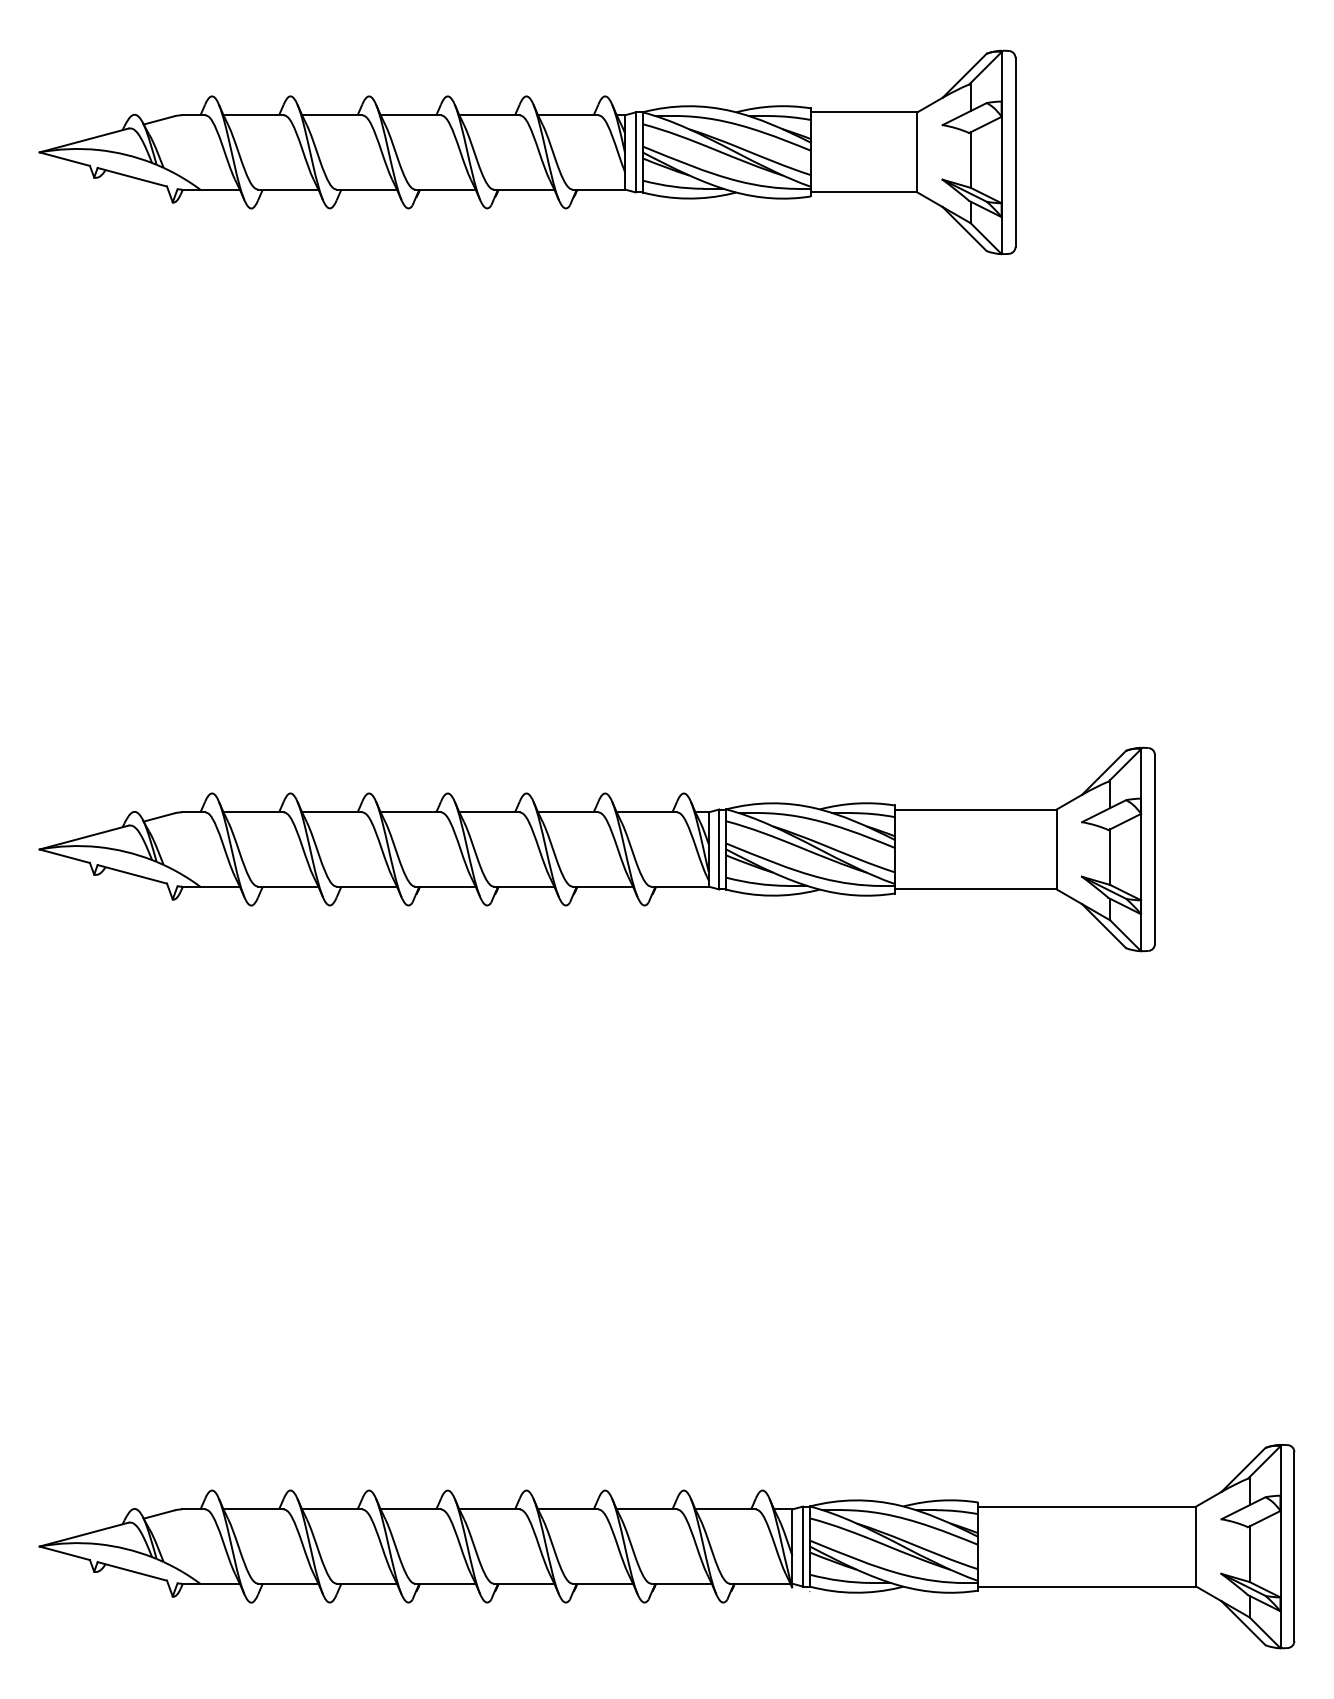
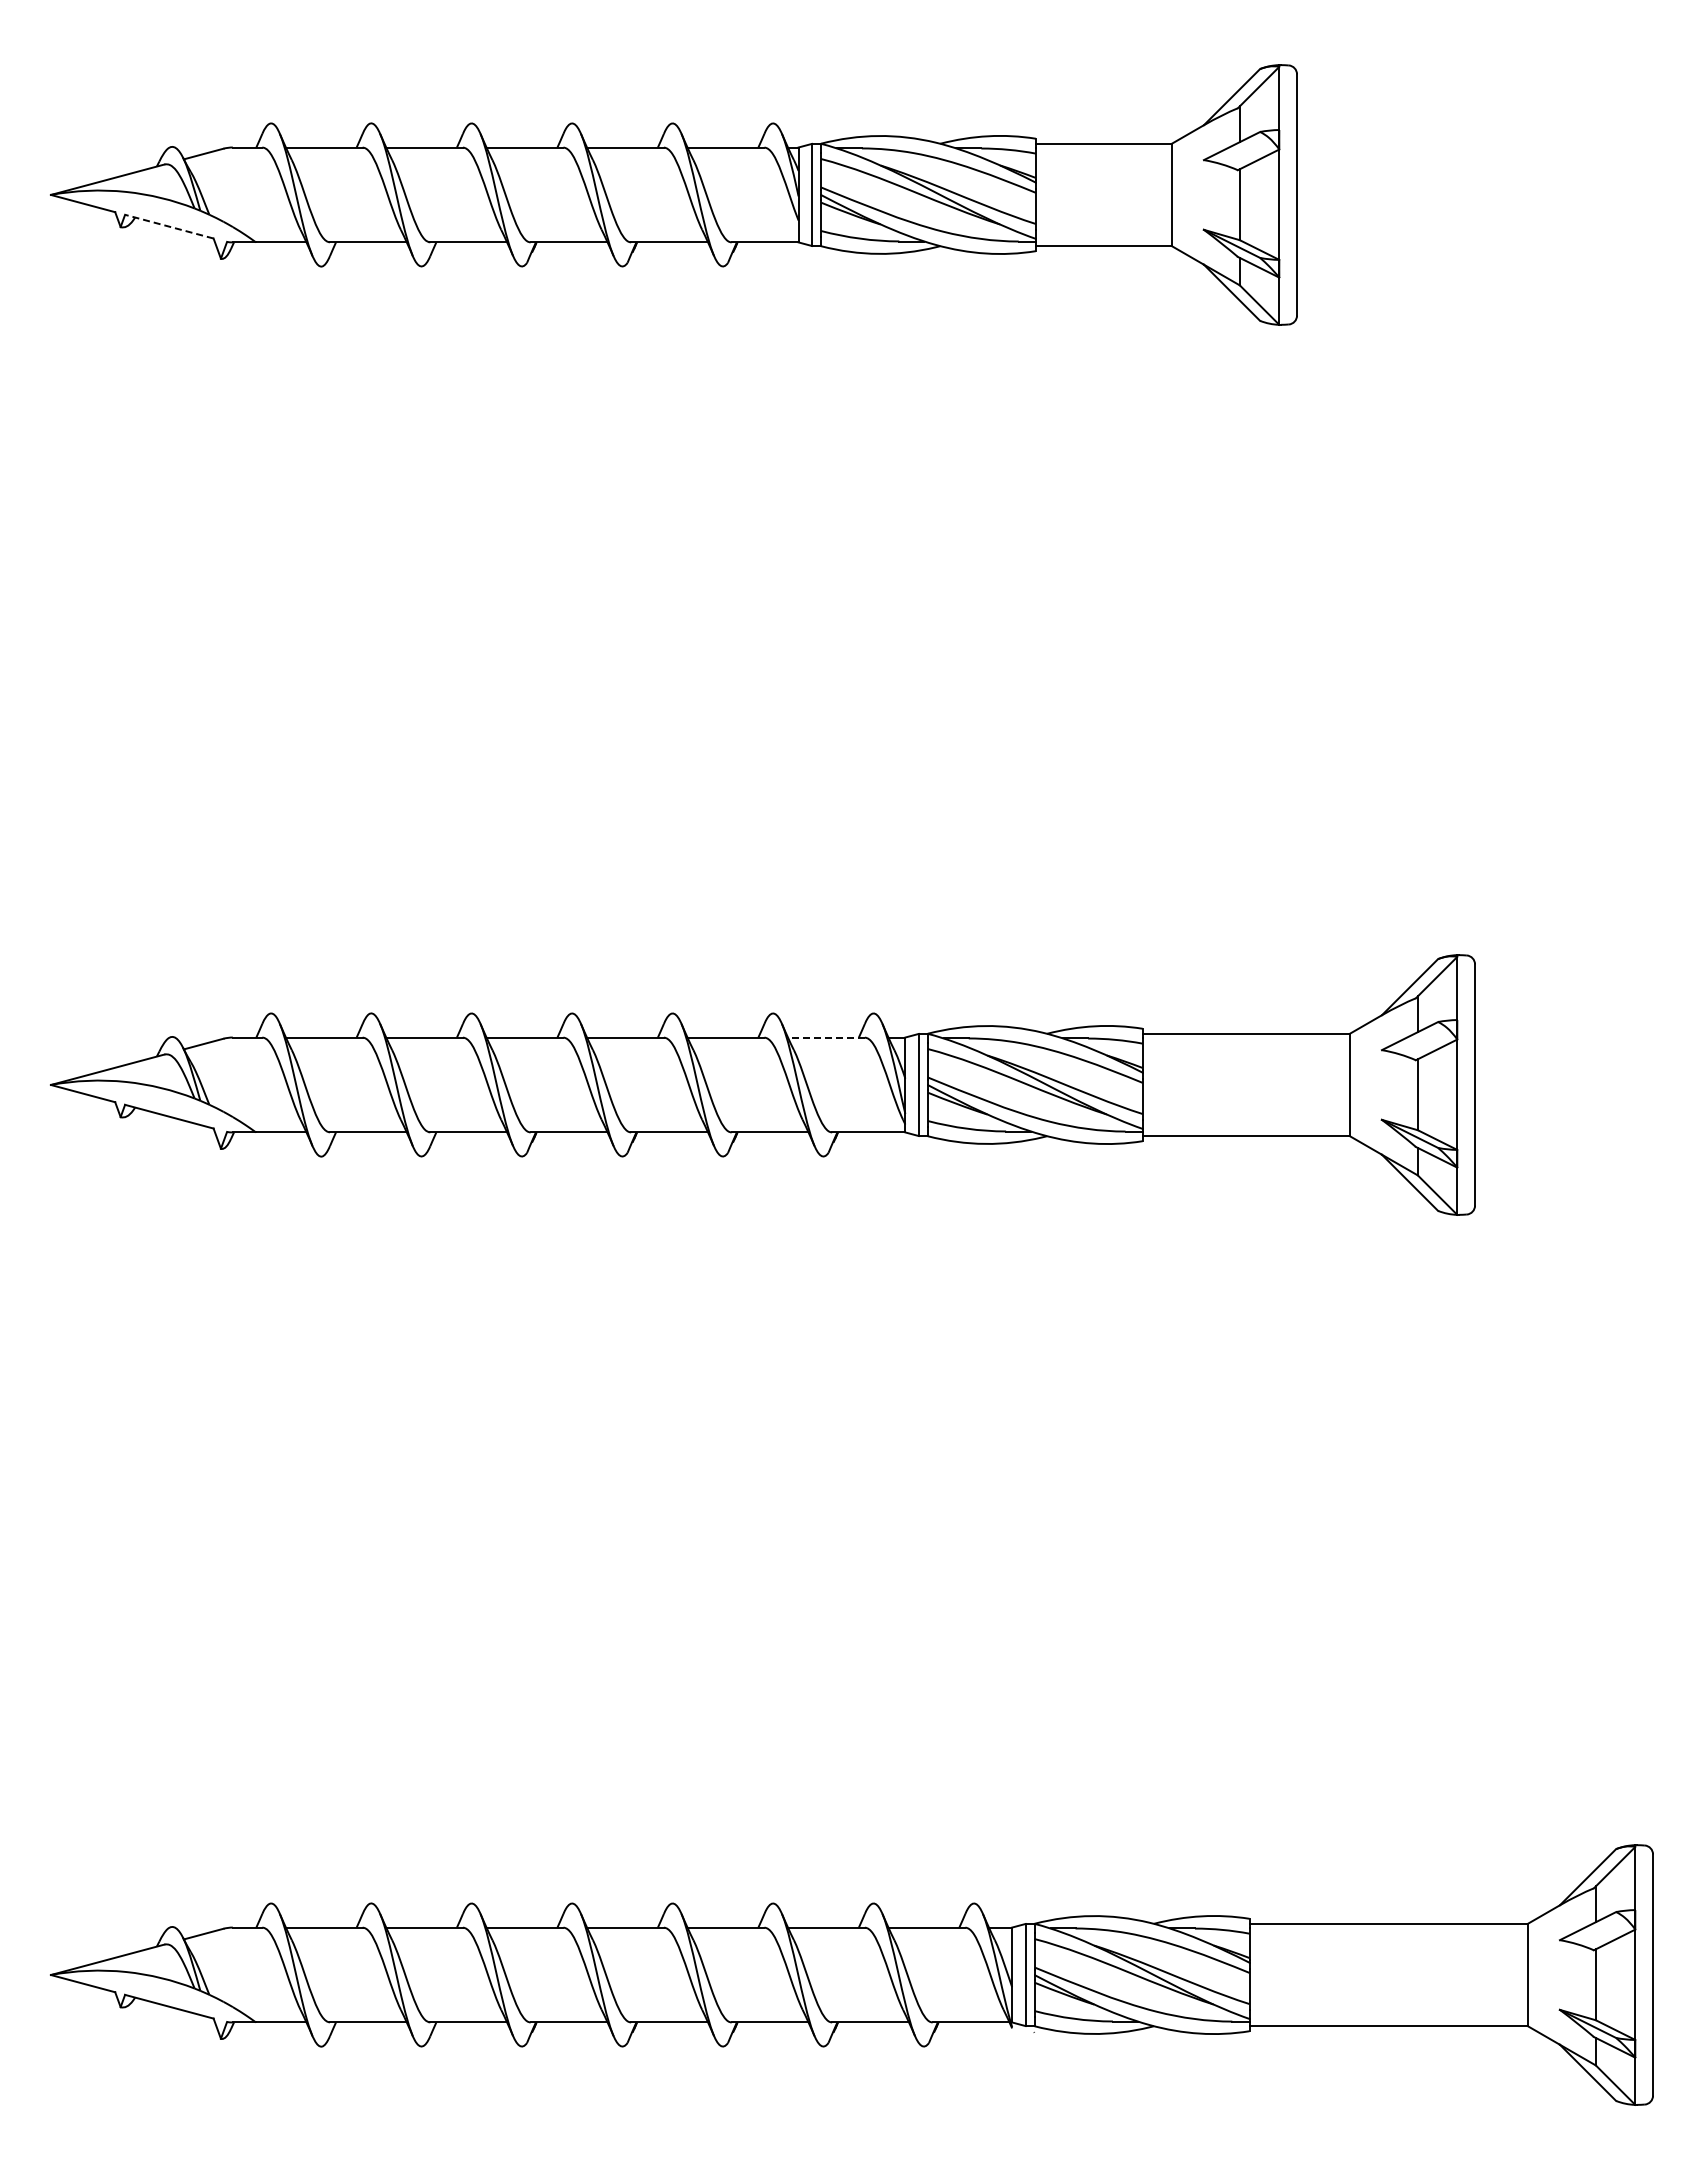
line: (132, 177) -> (169, 226), solid -> dashed
line: (646, 812) -> (825, 1037), solid -> dashed

